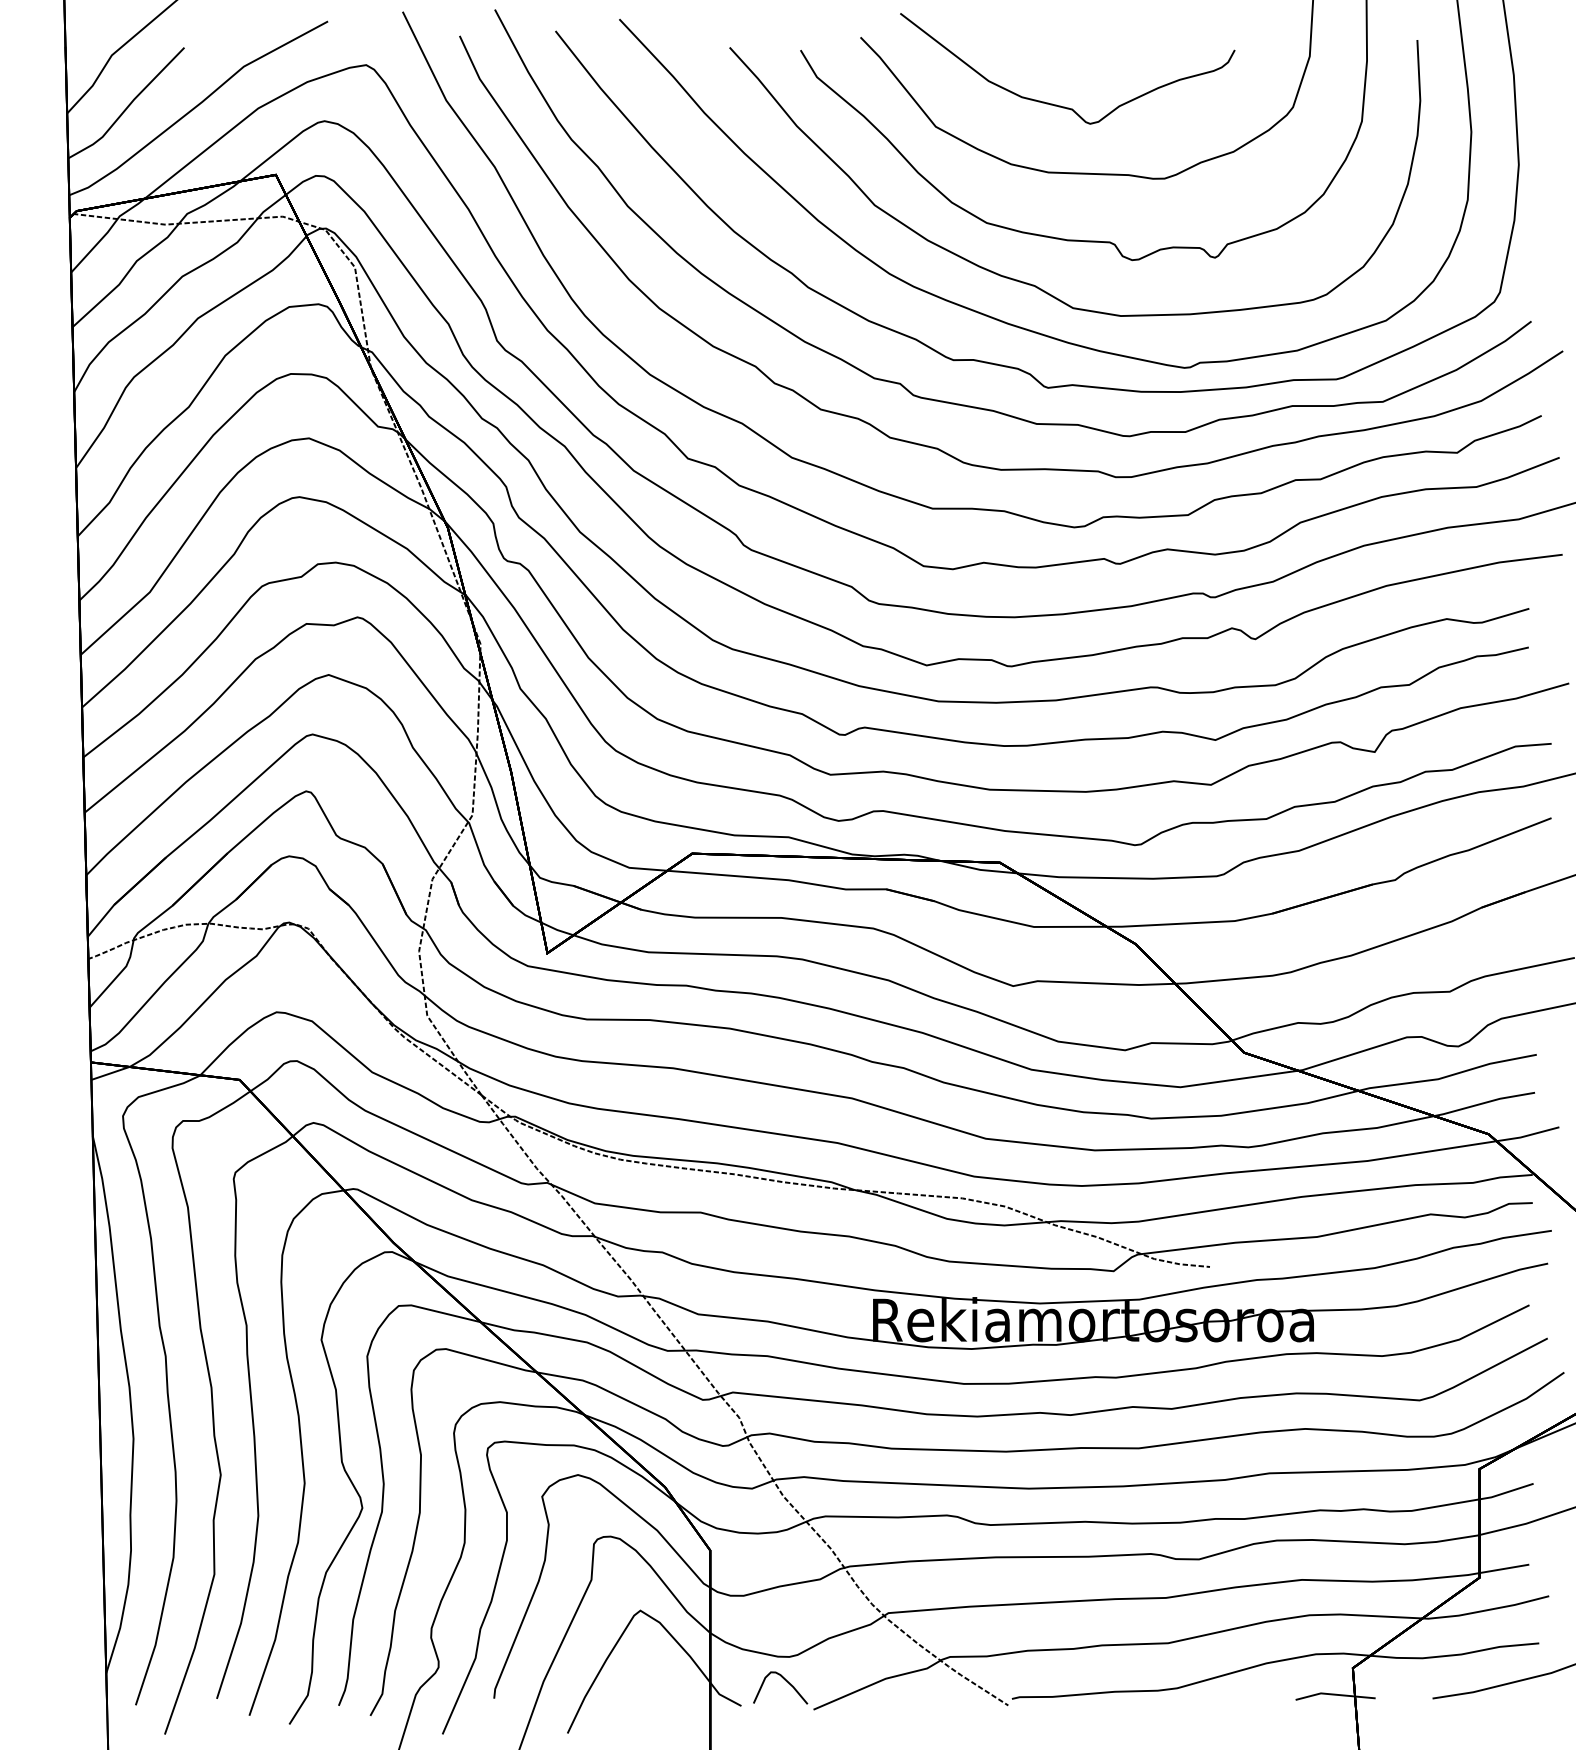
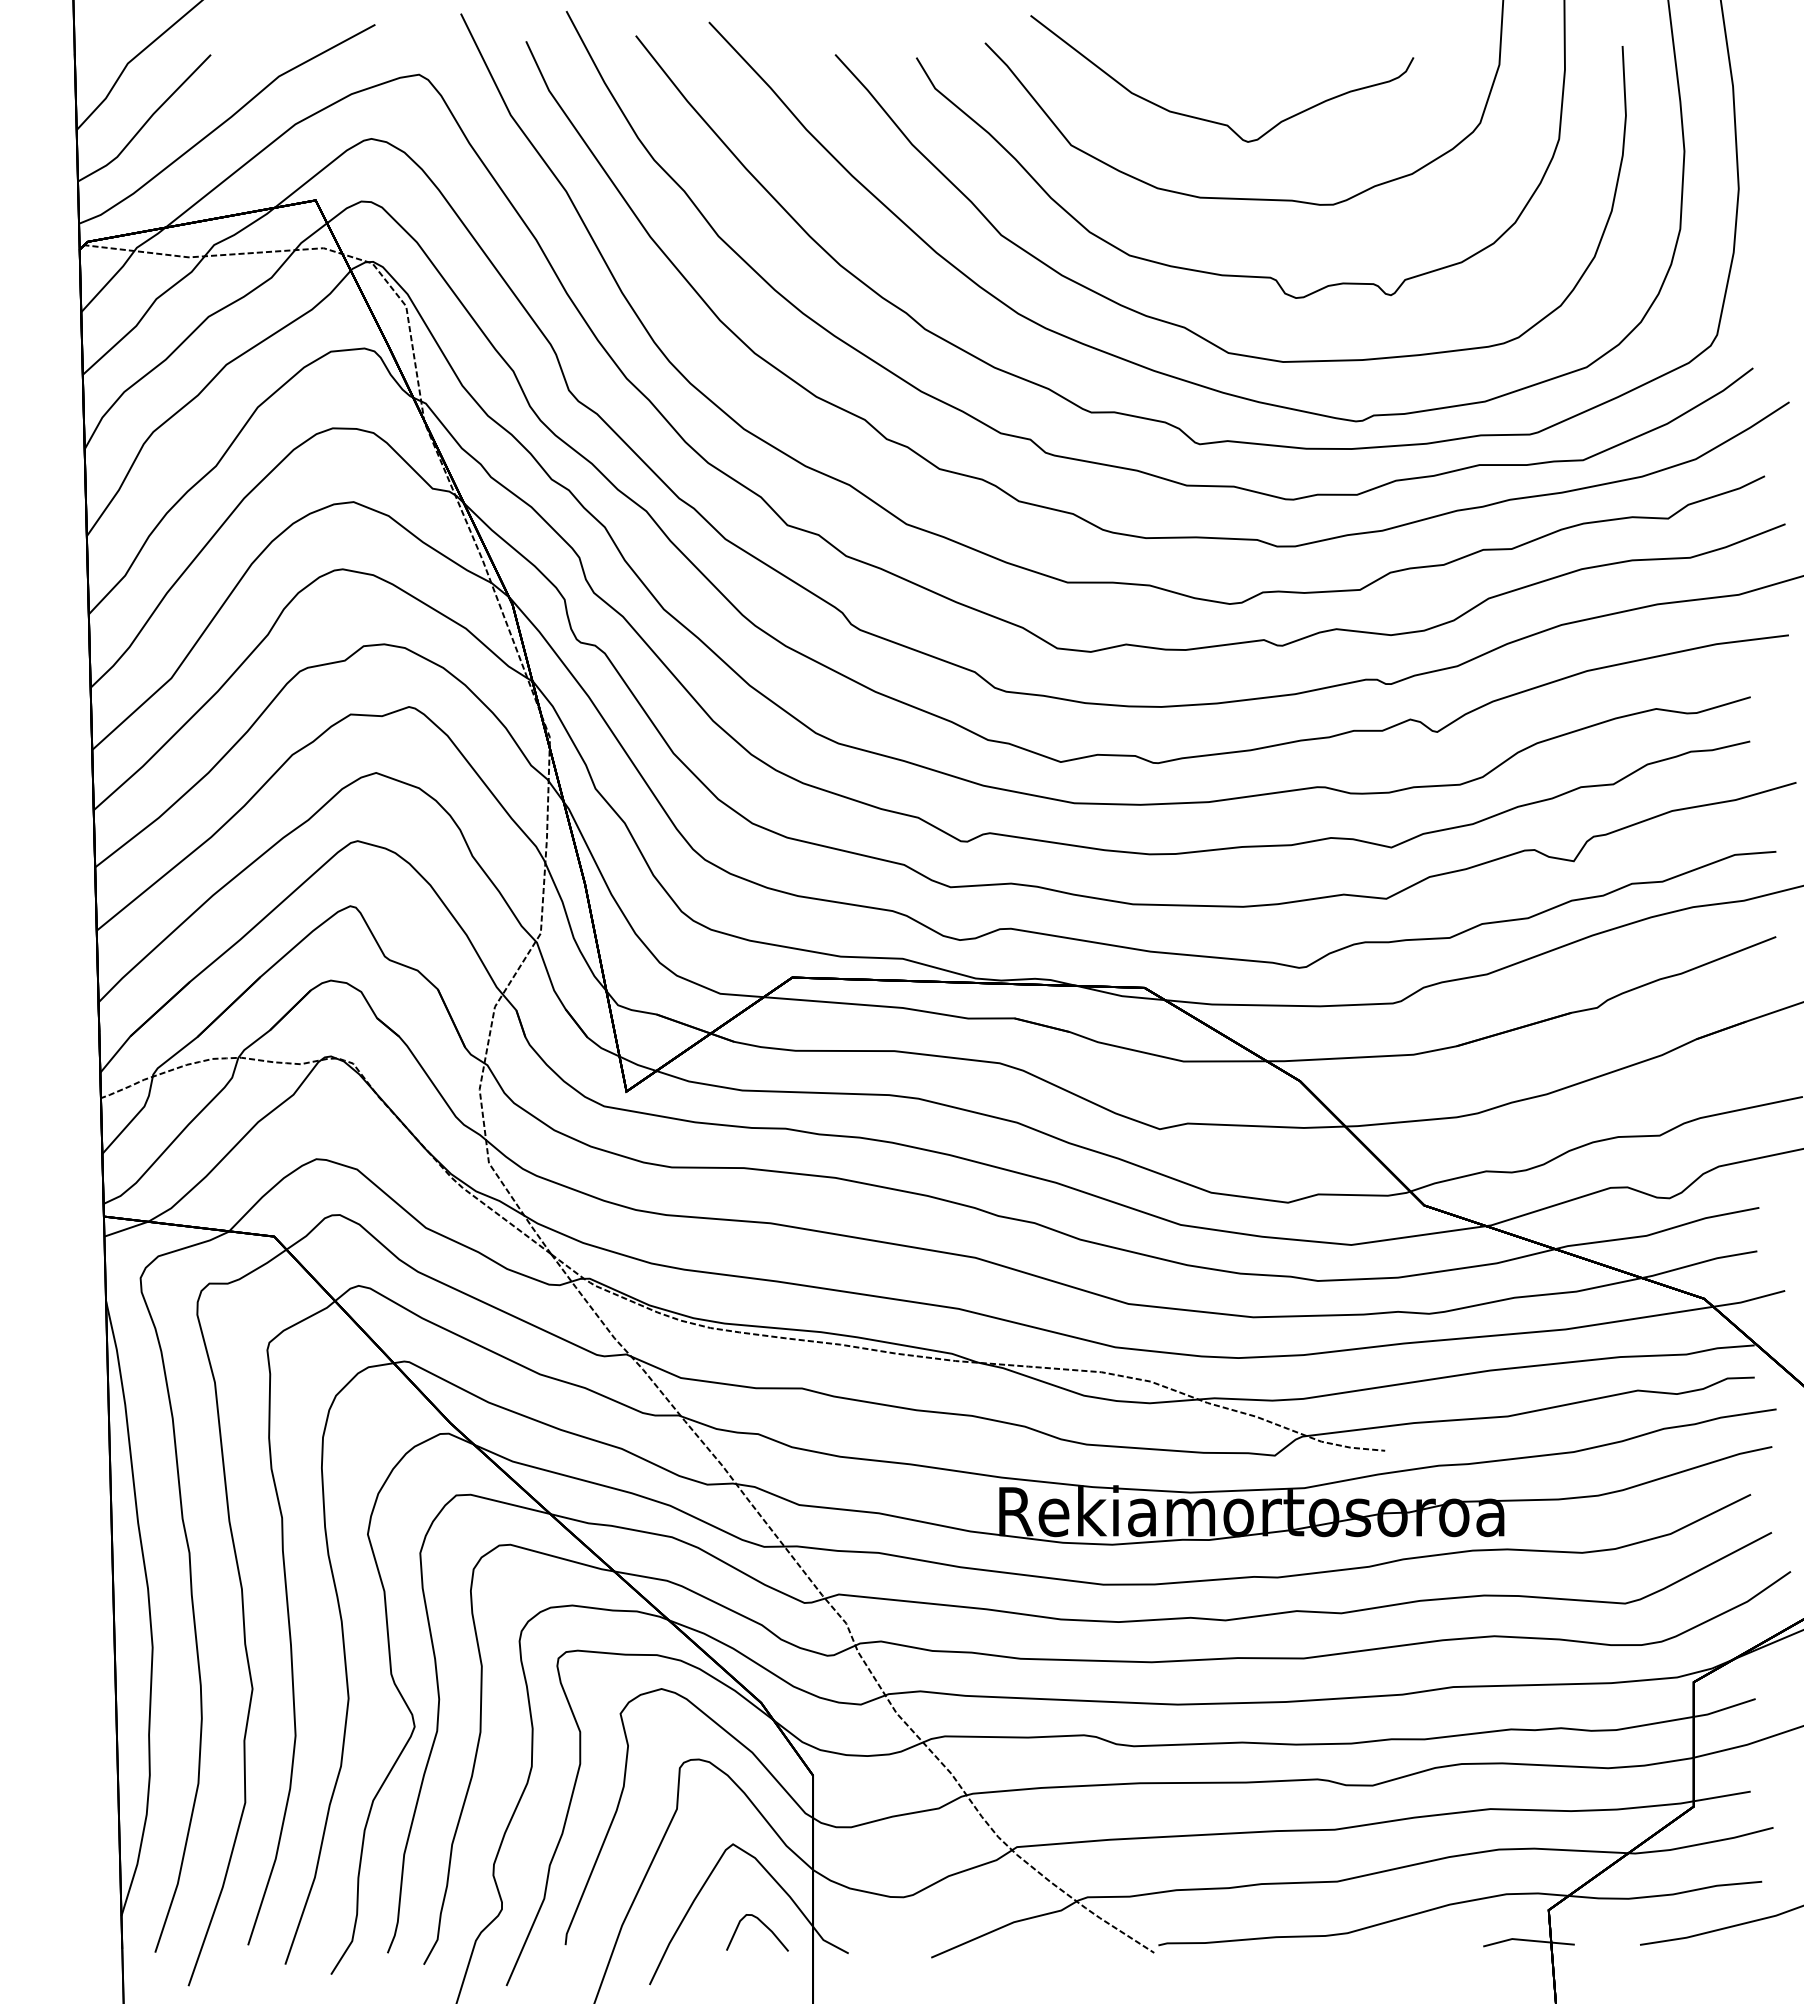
curve: (785, 1681) -> (763, 1925), moved

